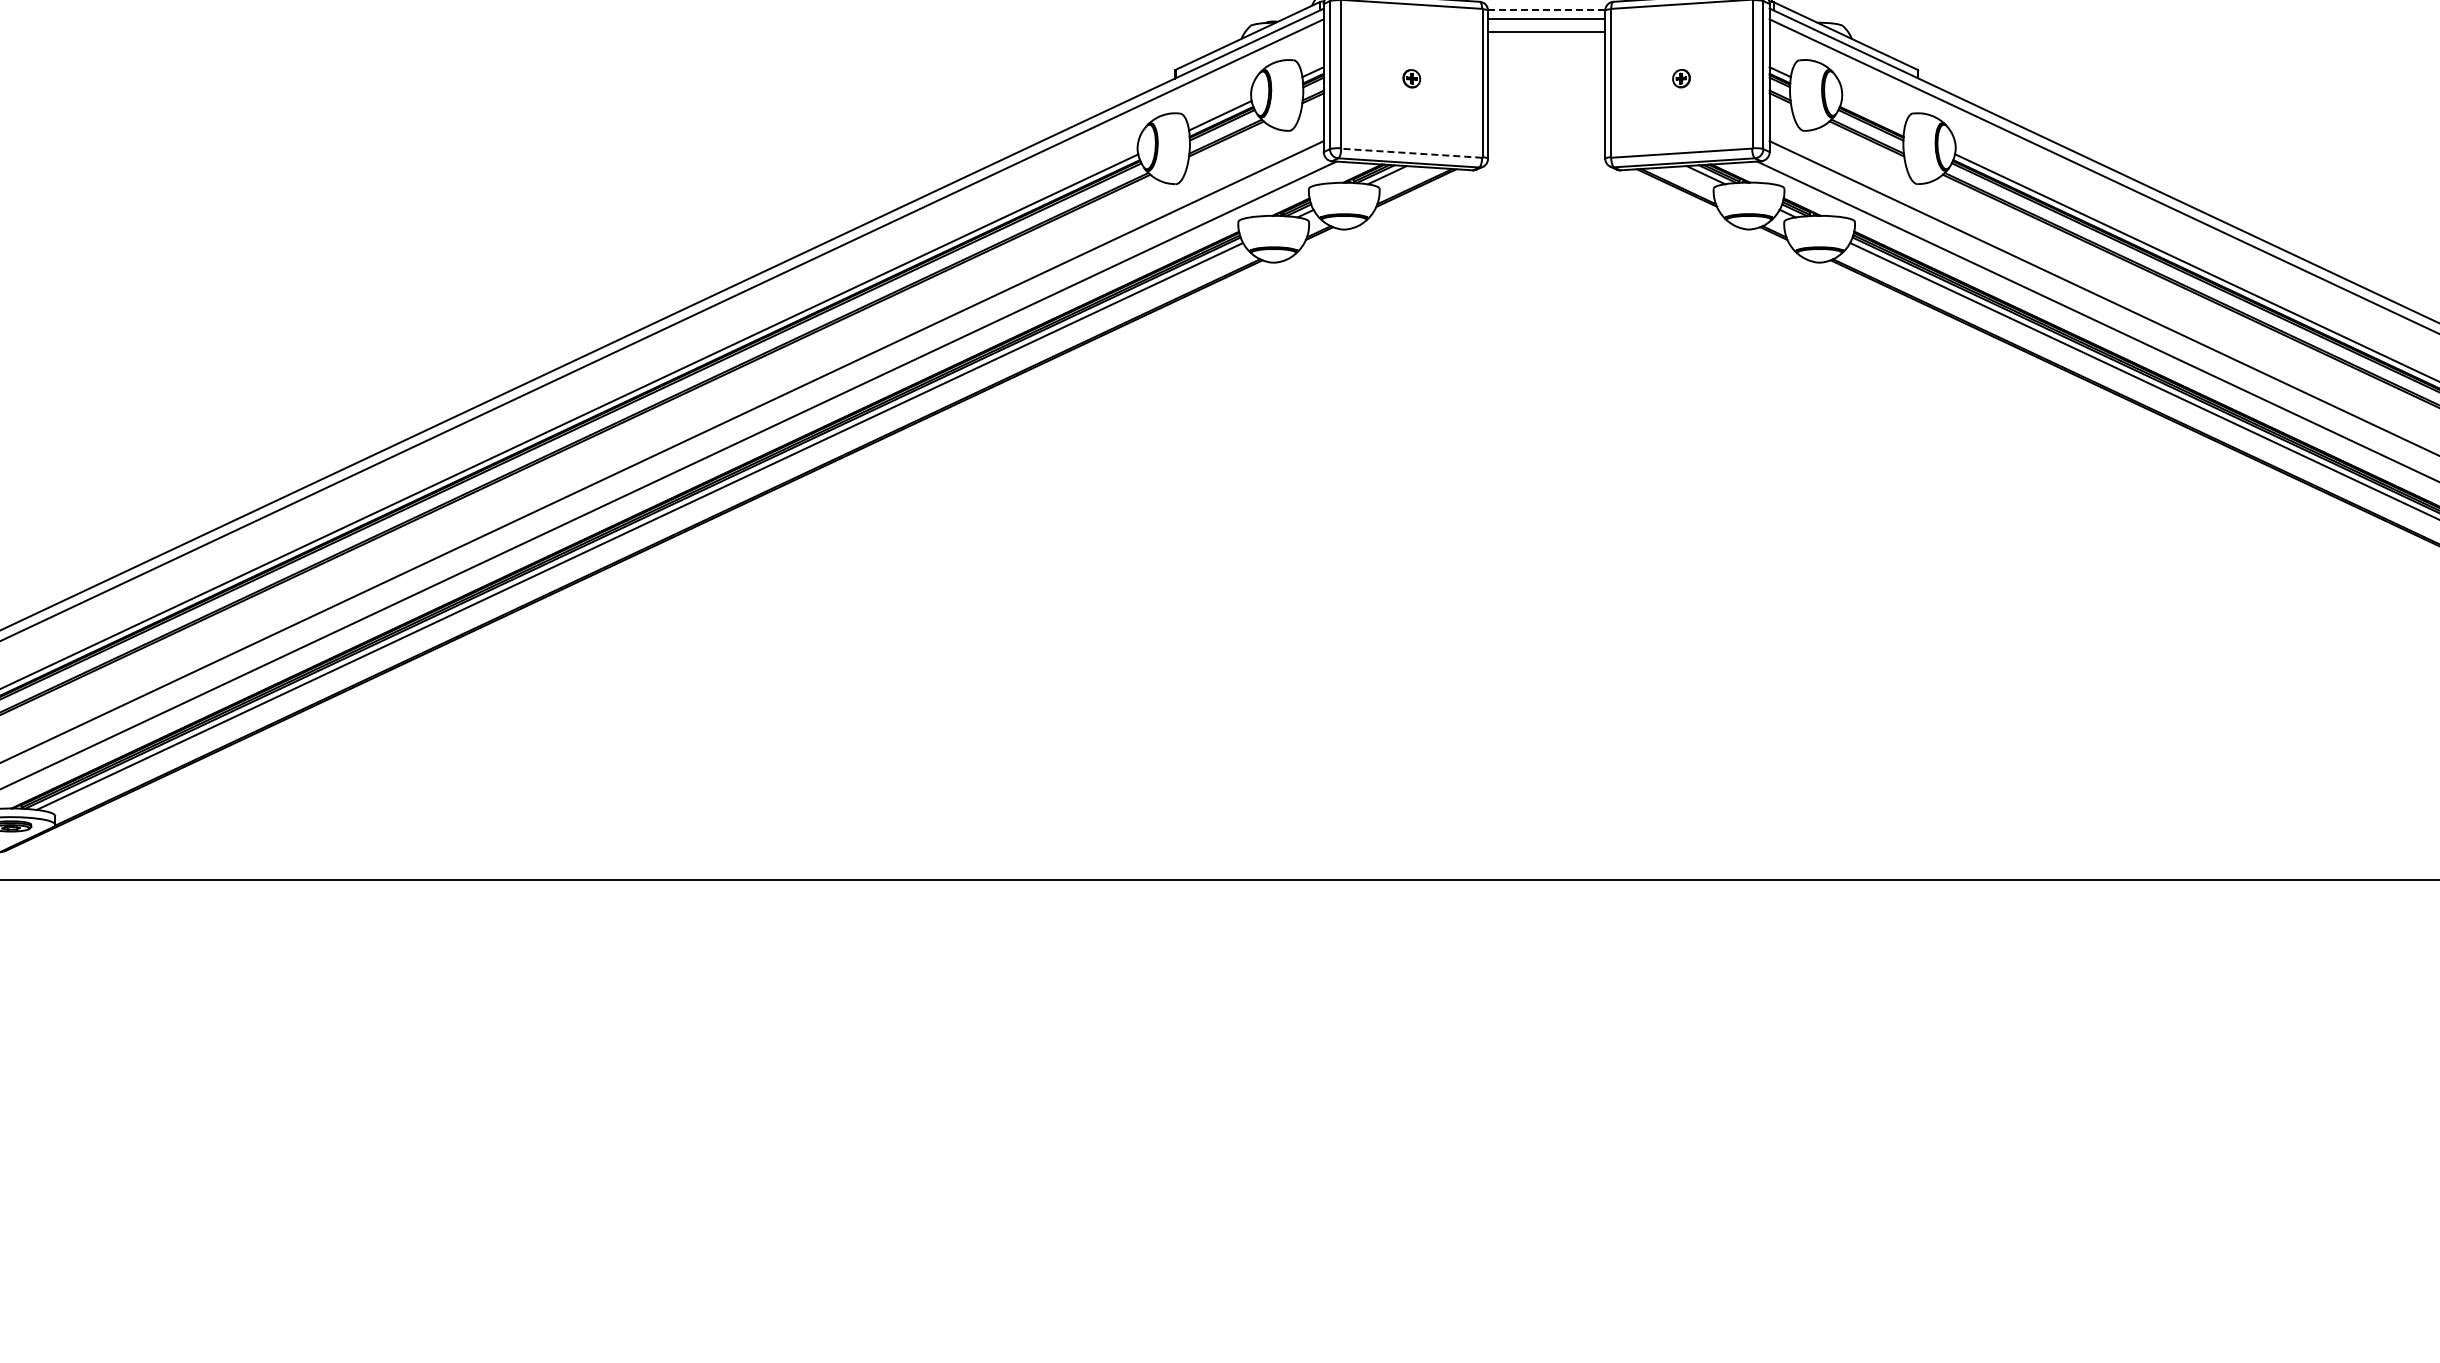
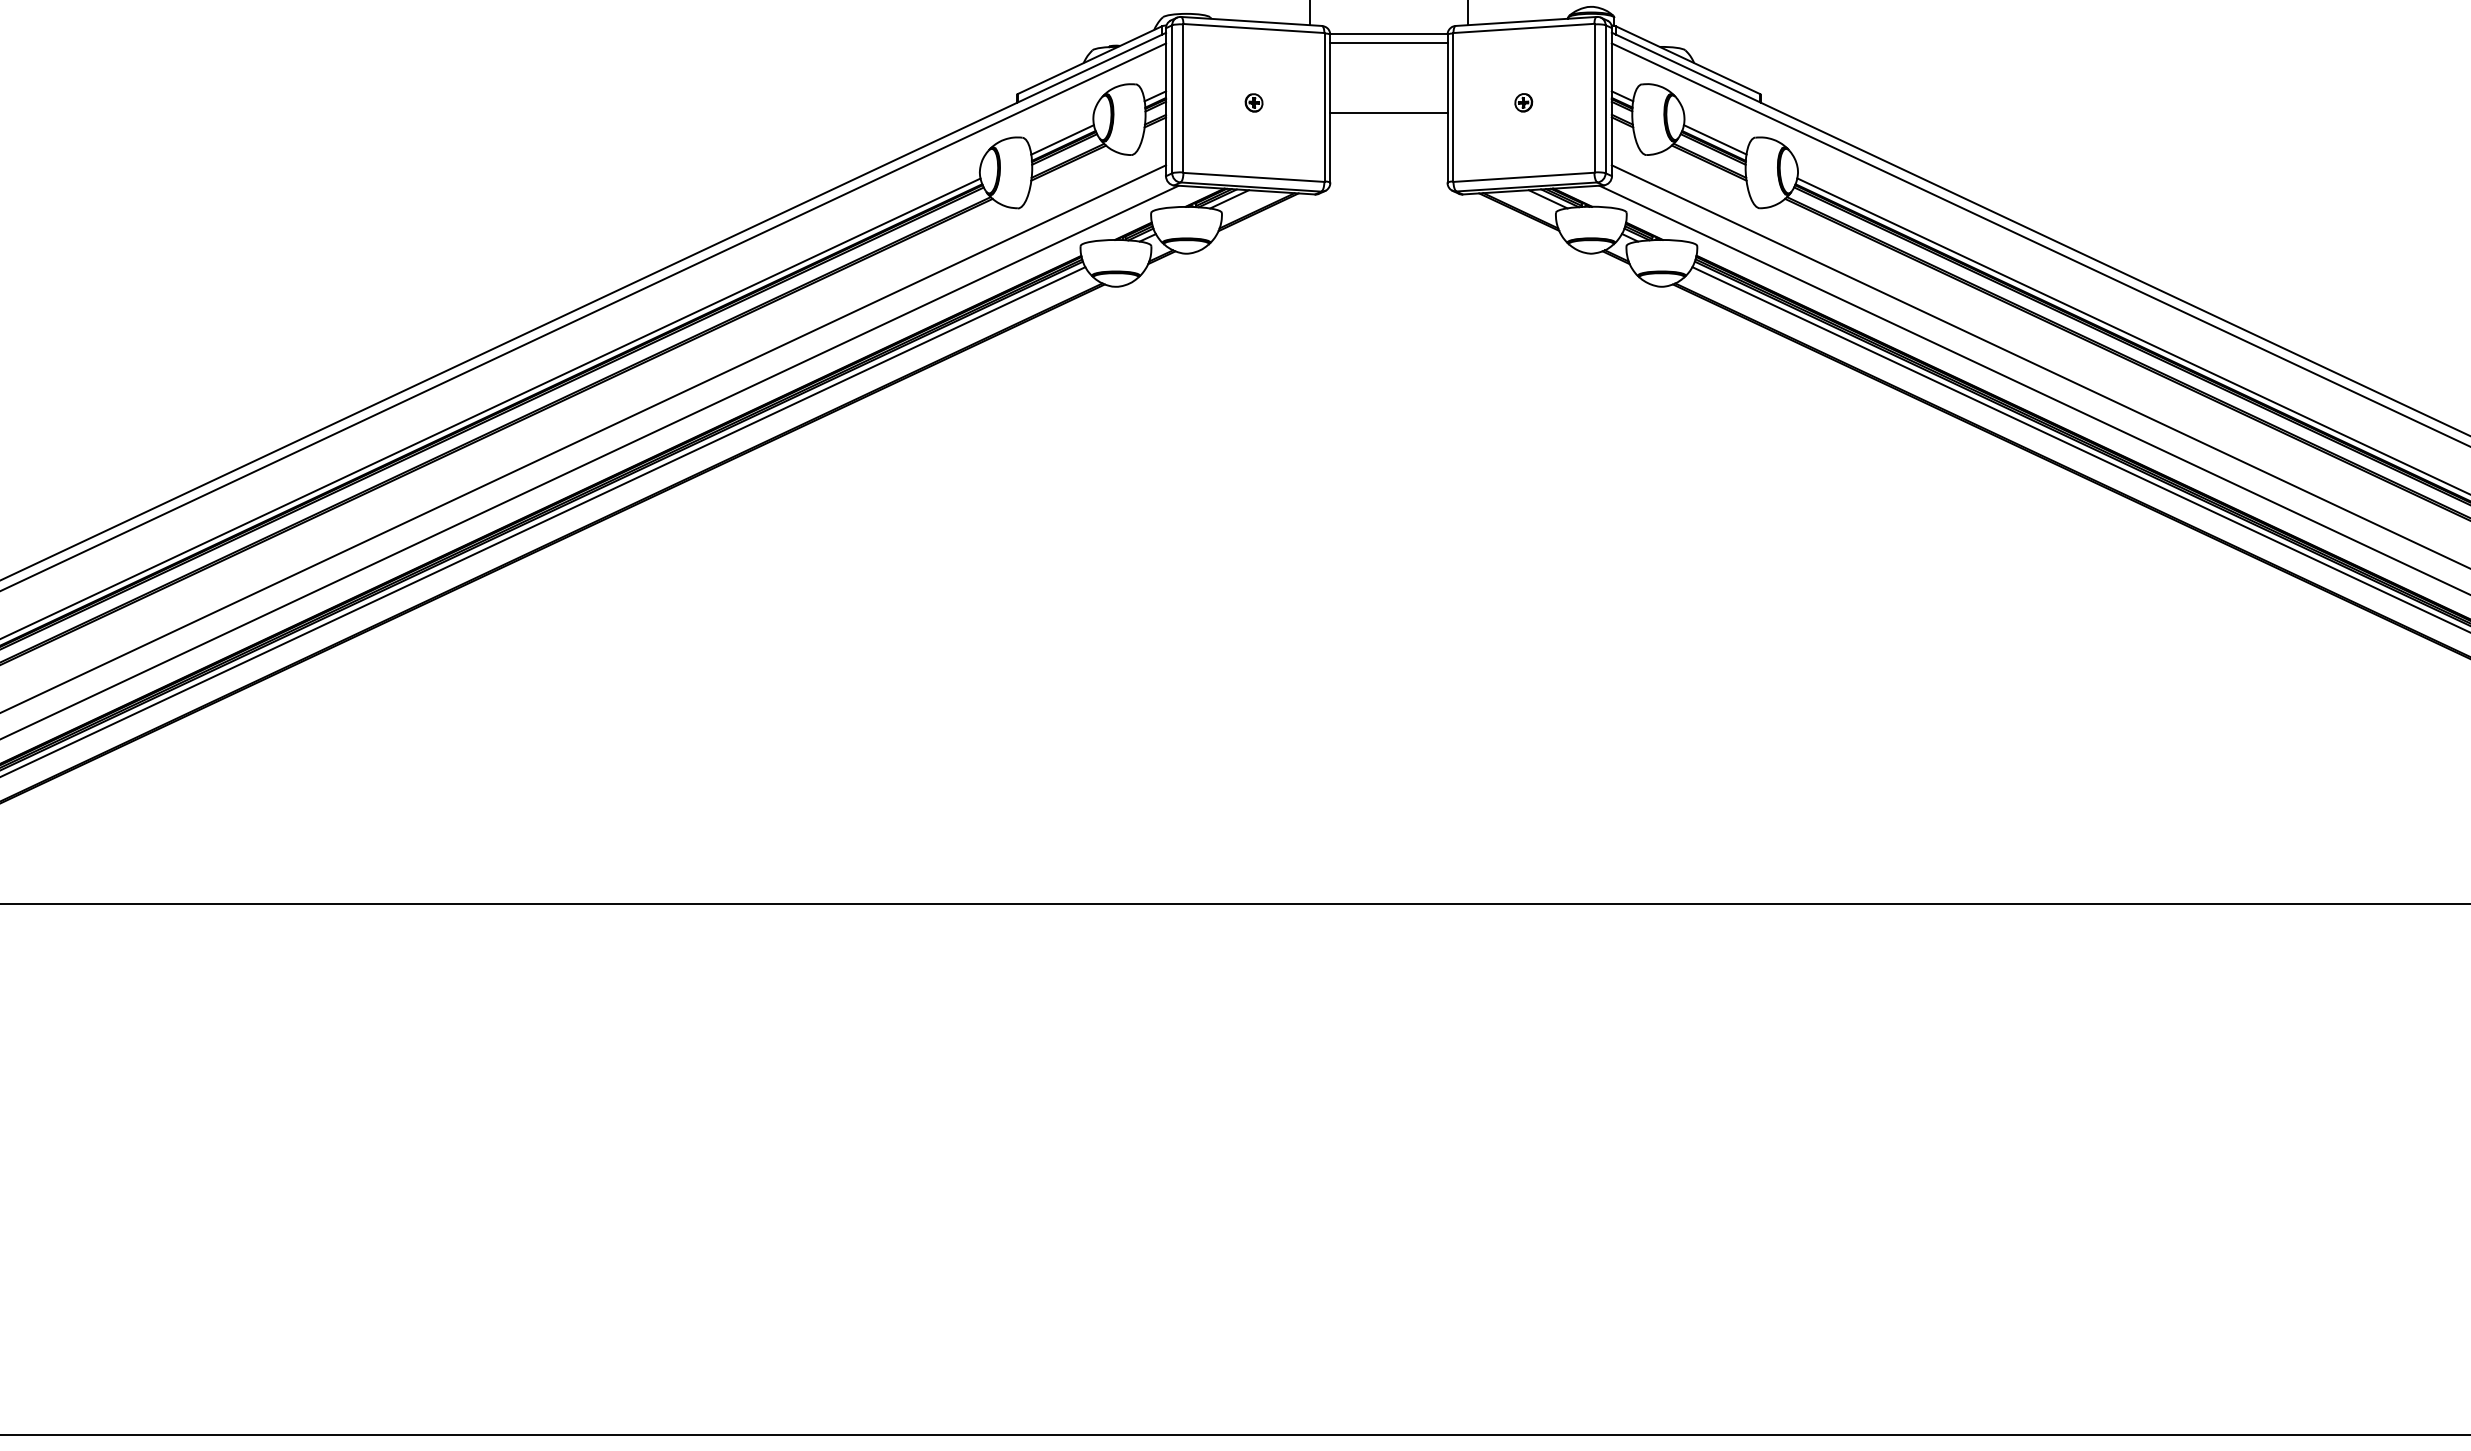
line: (1546, 10) -> (1388, 34), dashed -> solid
line: (1546, 32) -> (1388, 113), moved
line: (1872, 115) -> (1714, 139), added
line: (1412, 153) -> (1254, 177), dashed -> solid

